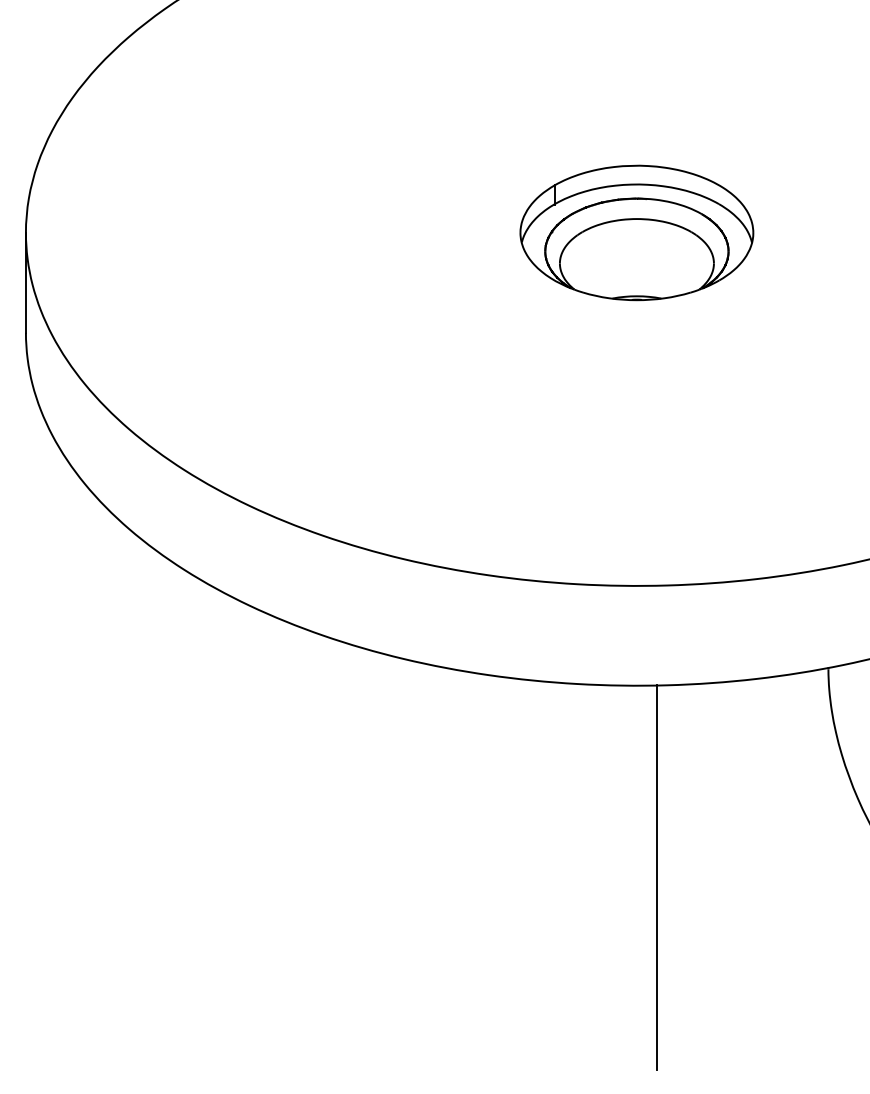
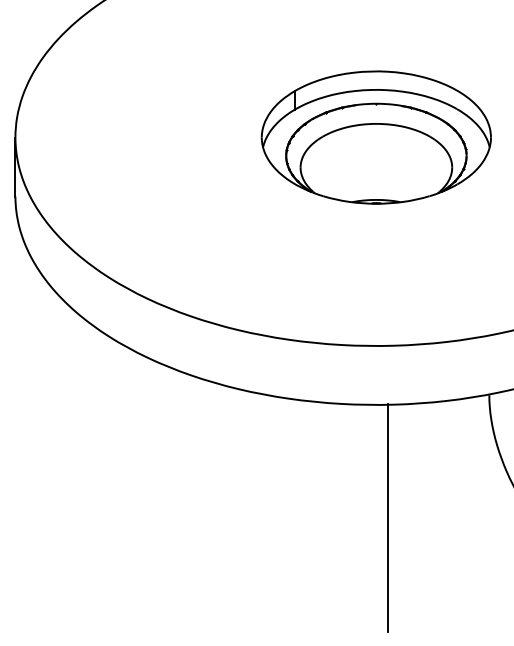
part: (635, 232) -> (375, 137), size x1.67

